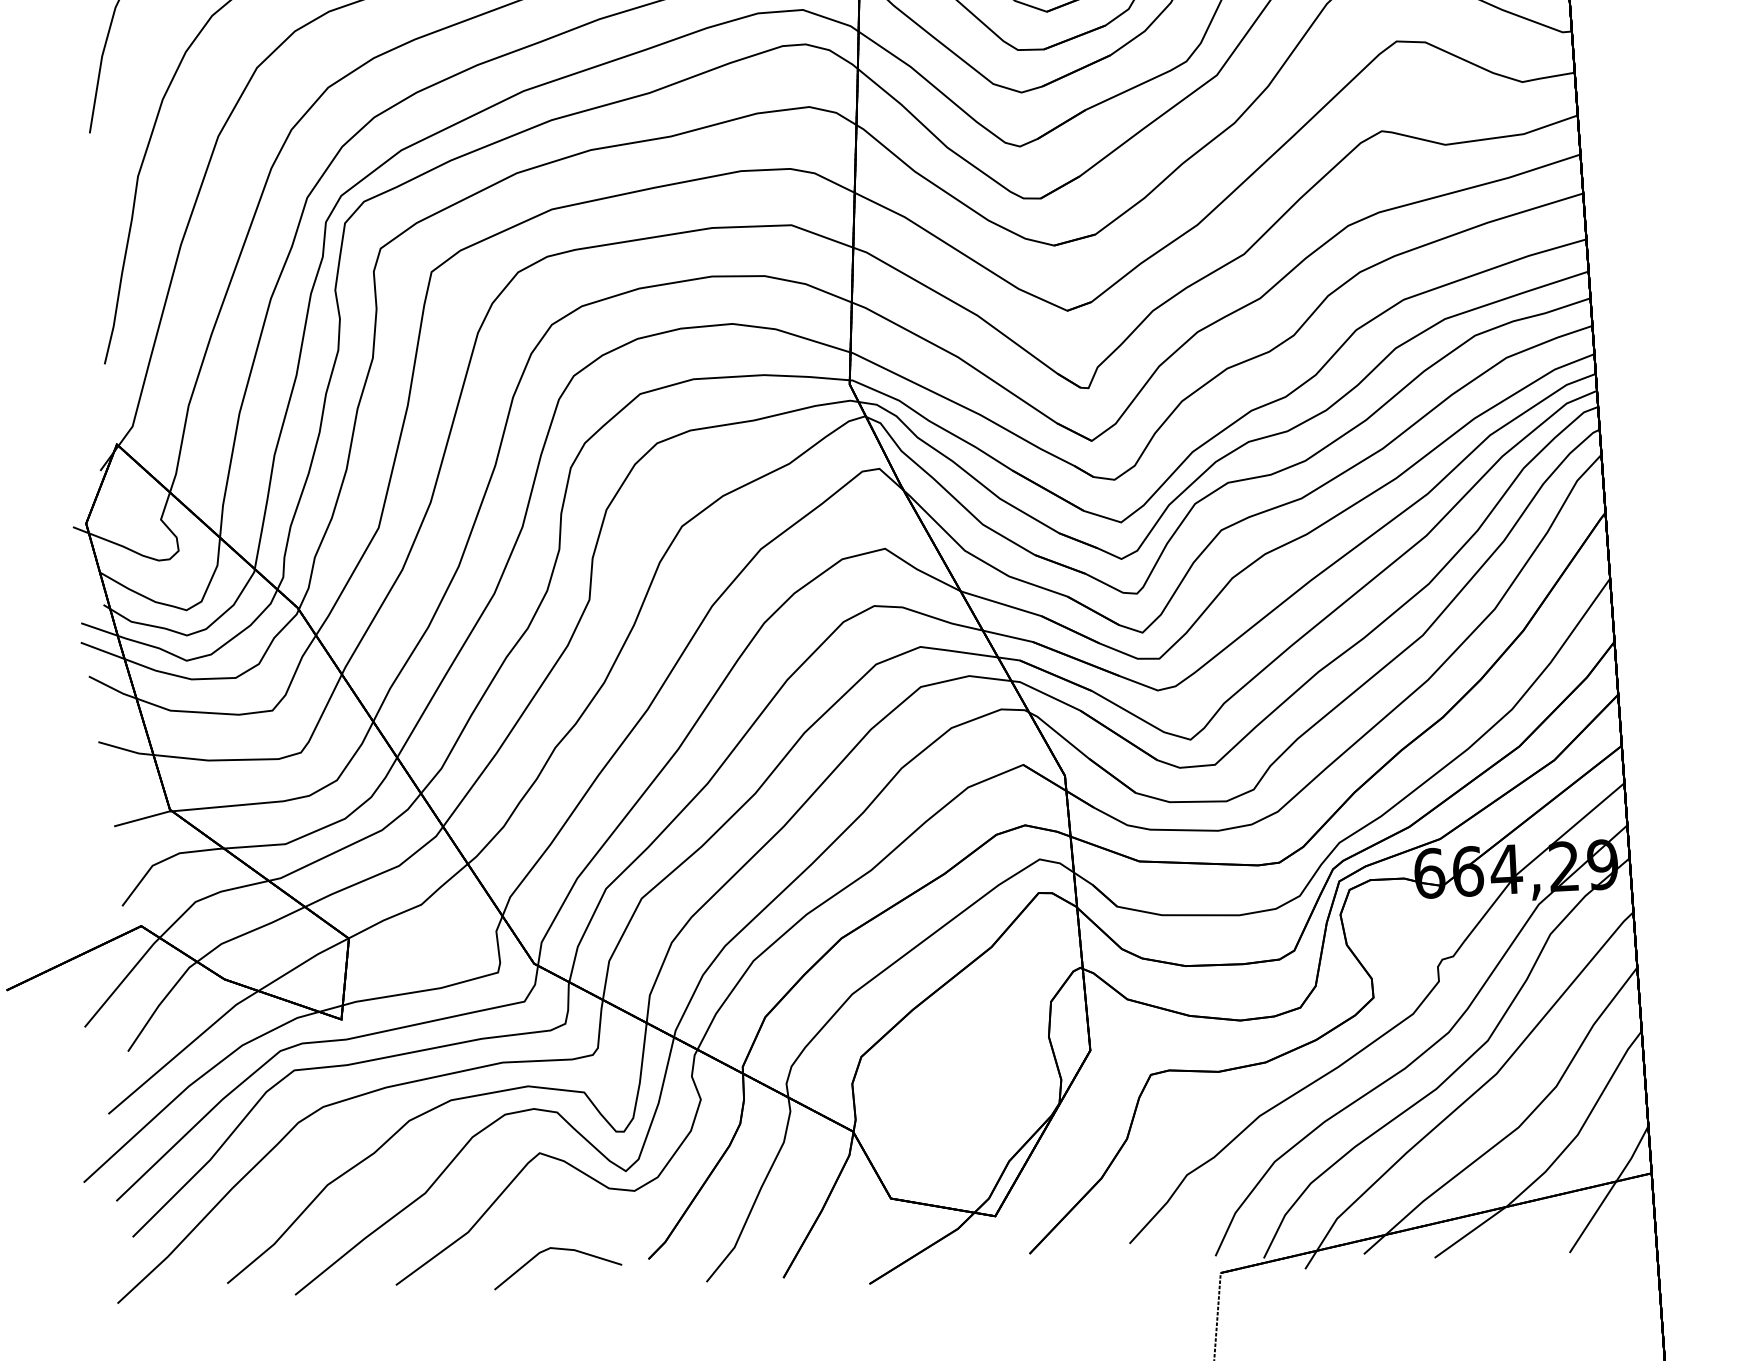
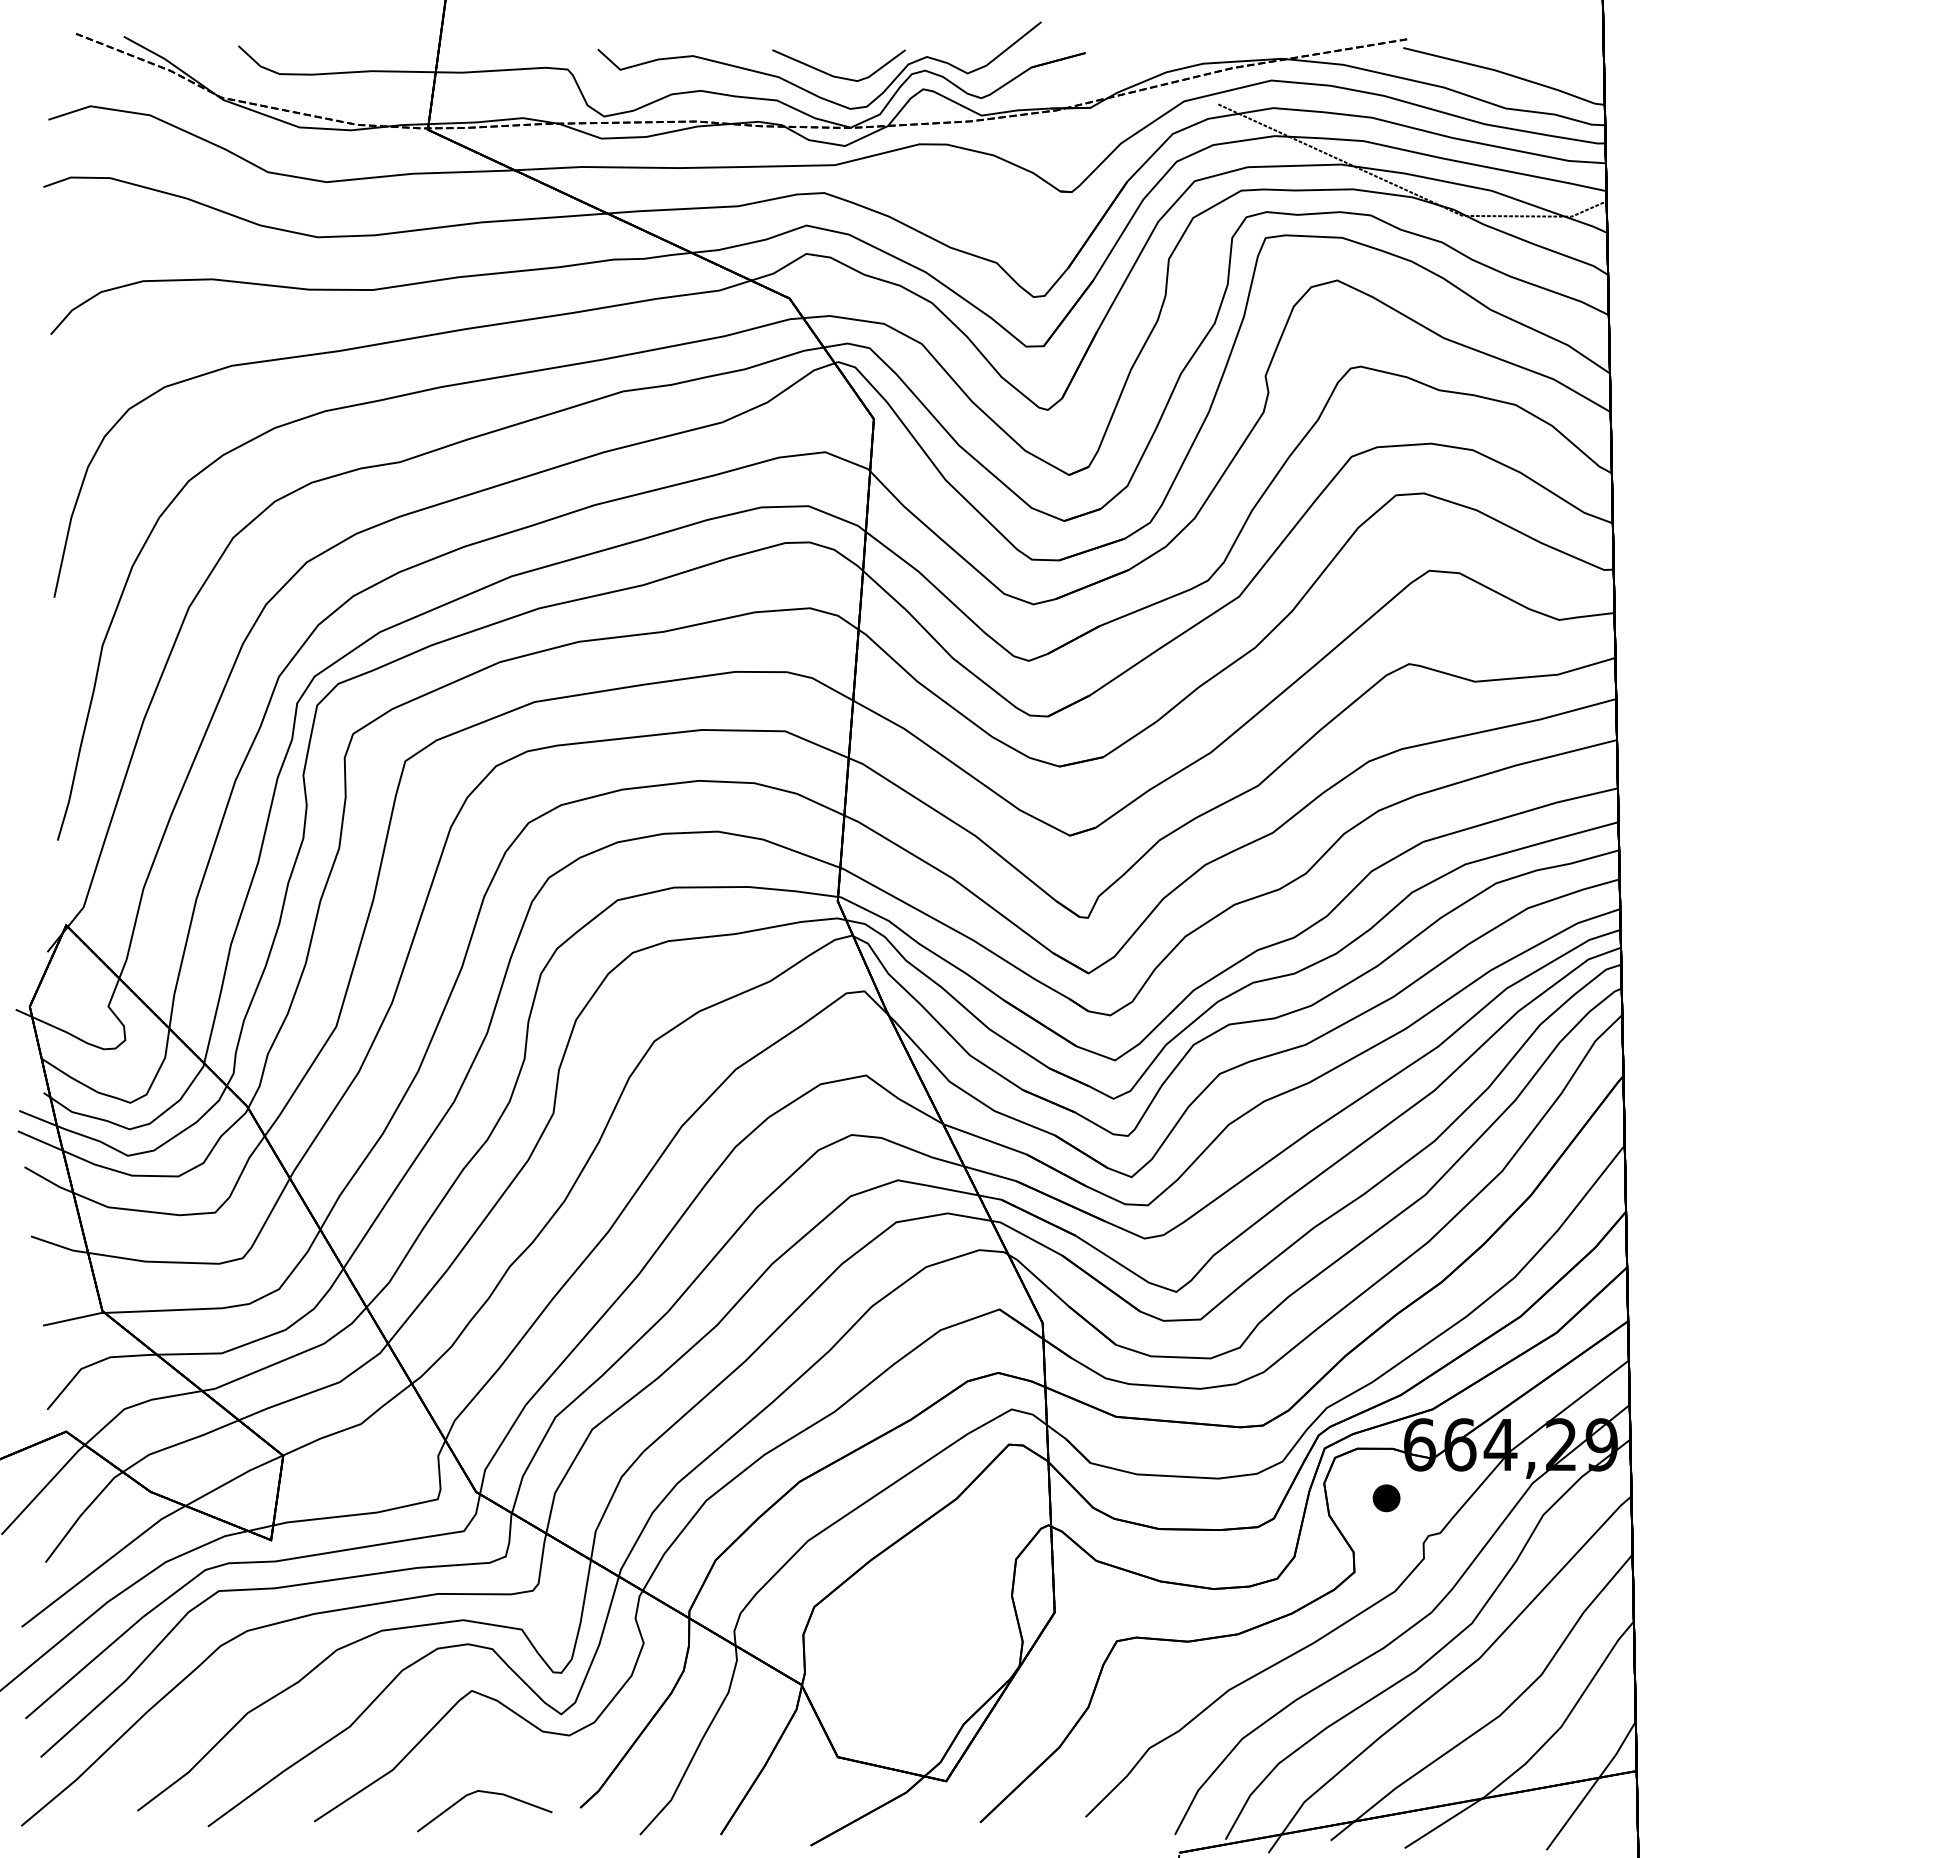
part: (1400, 926) -> (1386, 1498), added

